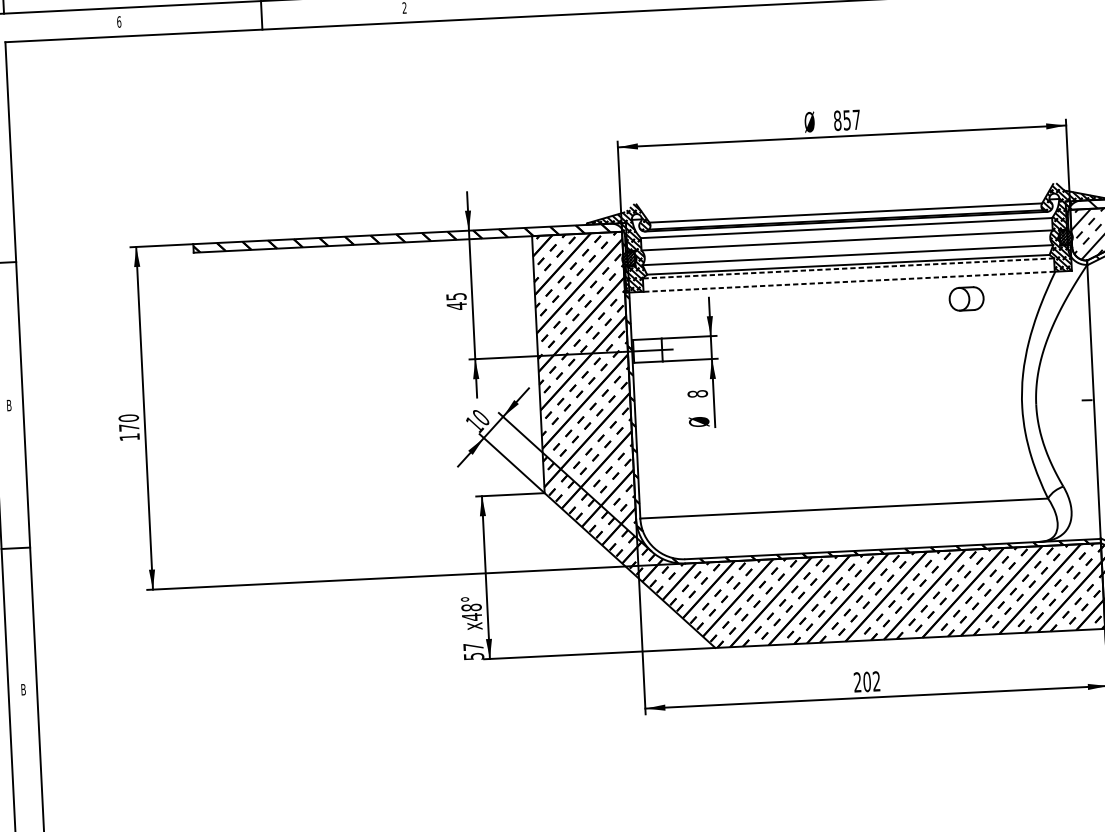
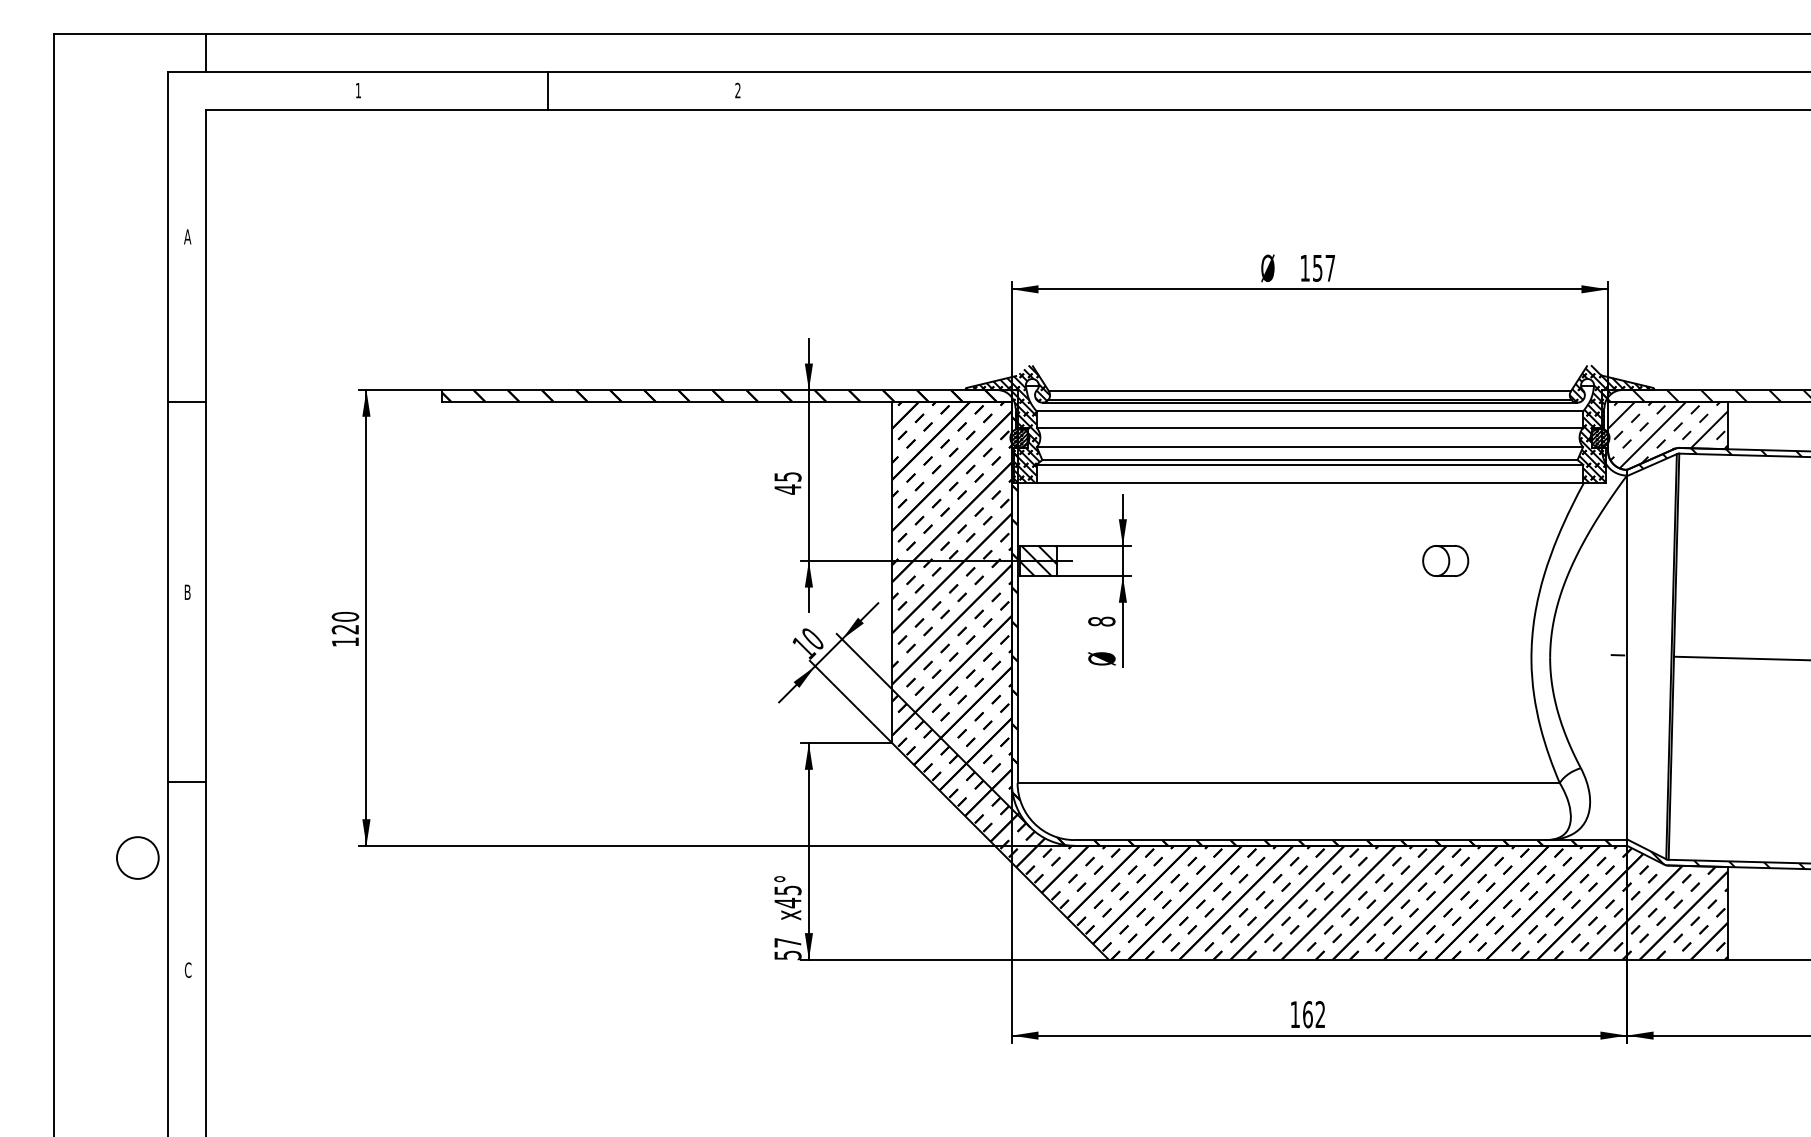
text: (119, 21) -> (358, 90), 6 -> 1
text: (837, 120) -> (1305, 267), 857 -> 157
line: (848, 268) -> (1309, 464), dashed -> solid
line: (848, 281) -> (1309, 482), dashed -> solid
part: (966, 298) -> (1445, 560), moved
hatch: (647, 350) -> (1038, 560), added
text: (128, 427) -> (344, 629), 170 -> 120
text: (471, 607) -> (787, 890), x48° -> x45°
text: (862, 682) -> (1301, 1014), 202 -> 162
text: (22, 689) -> (187, 969), B -> C

